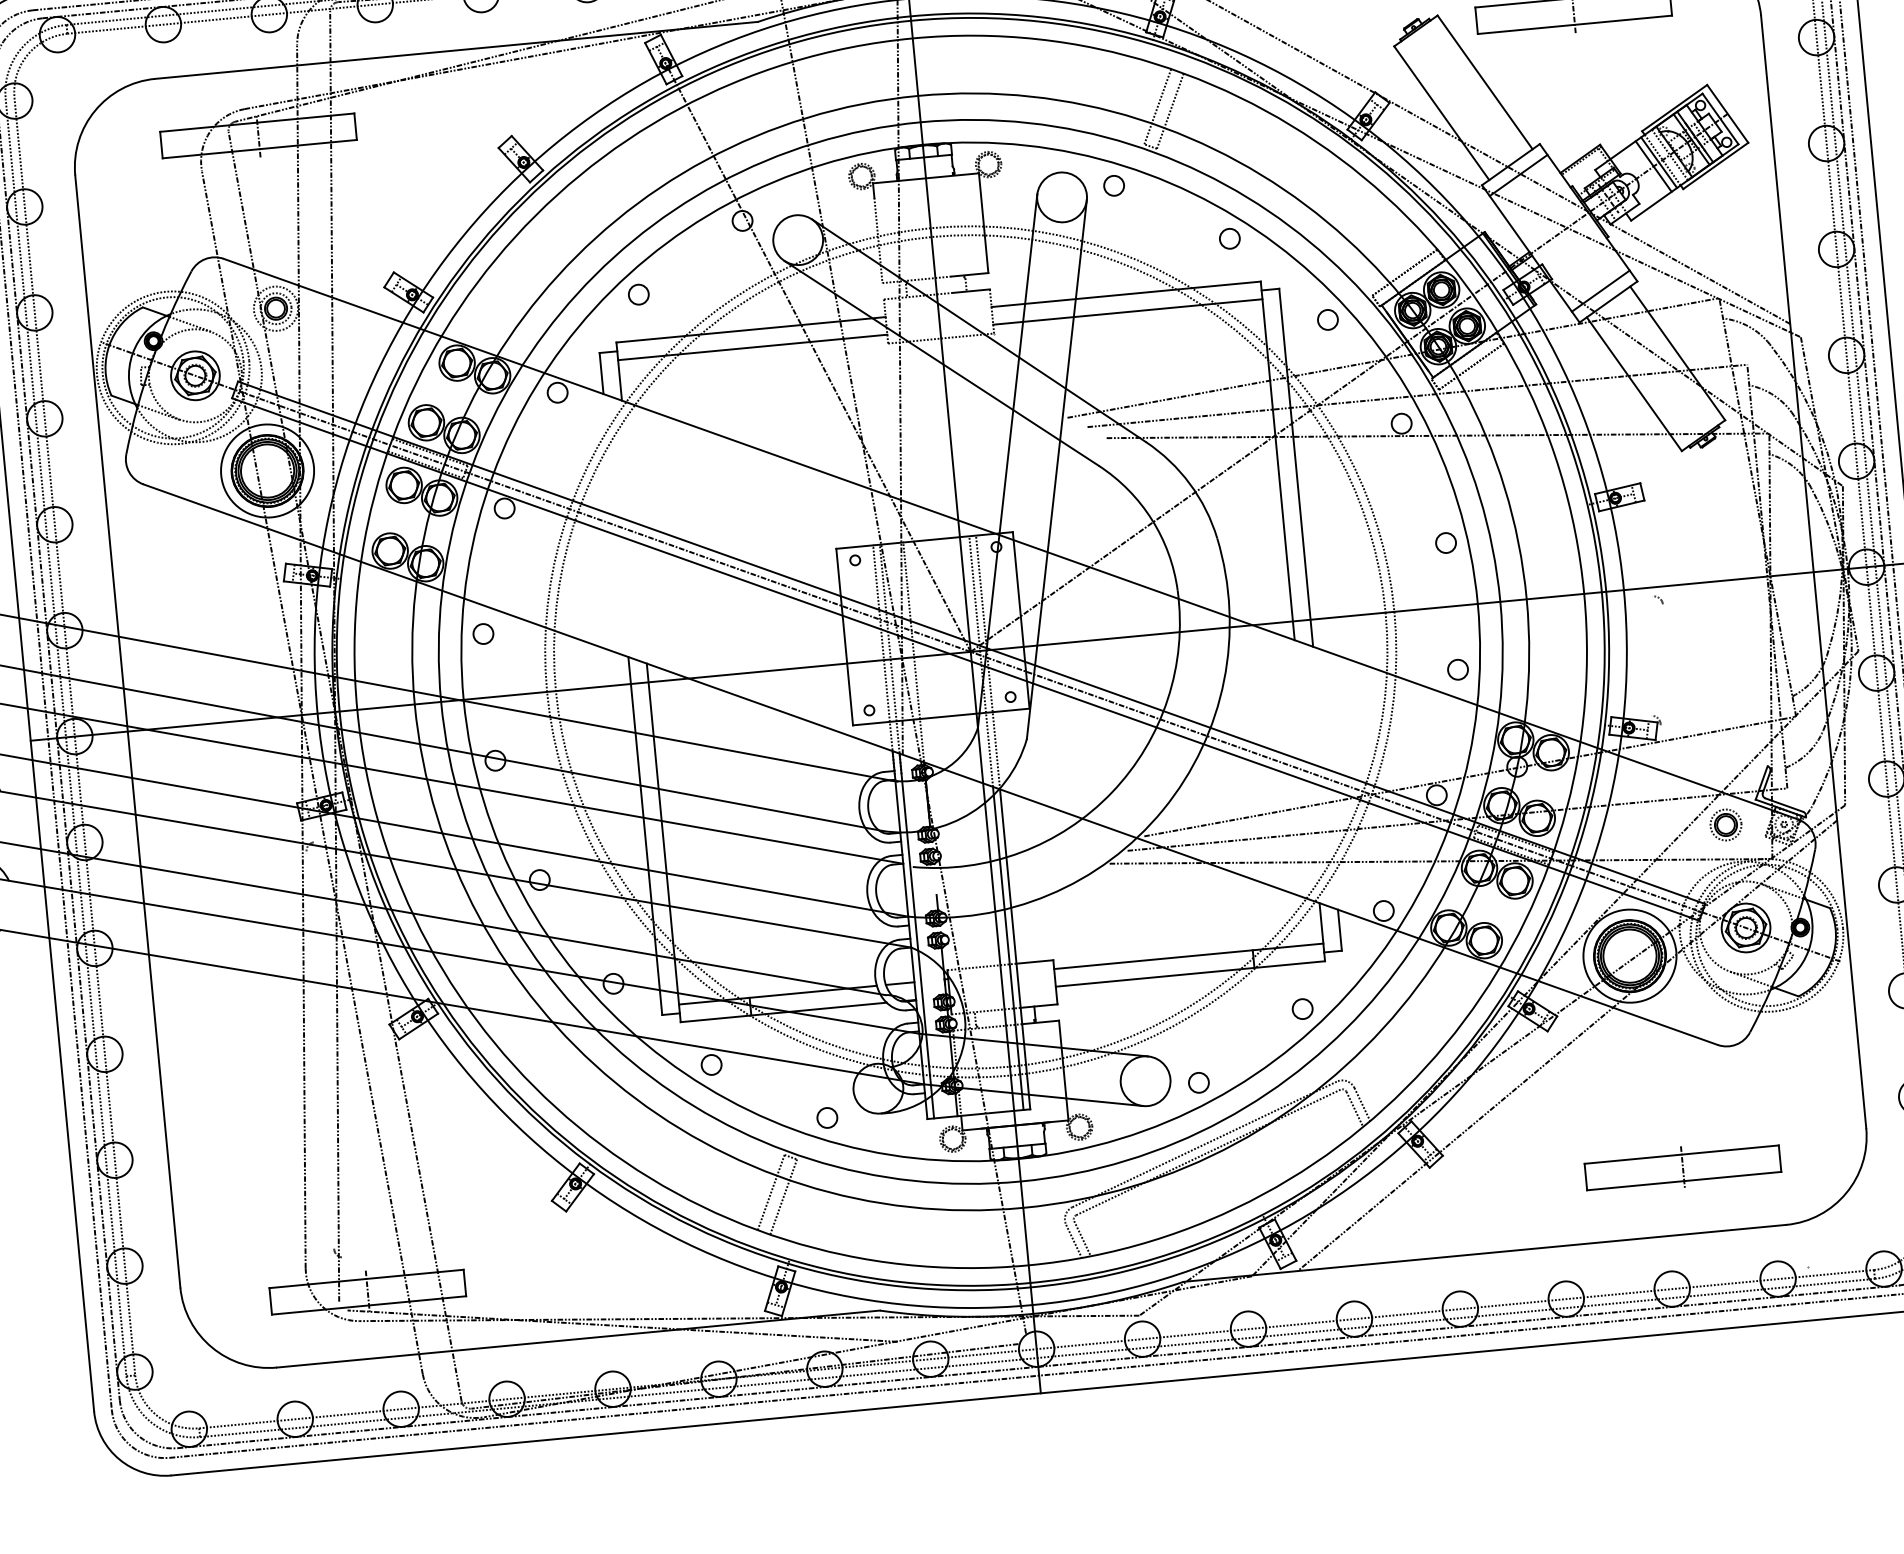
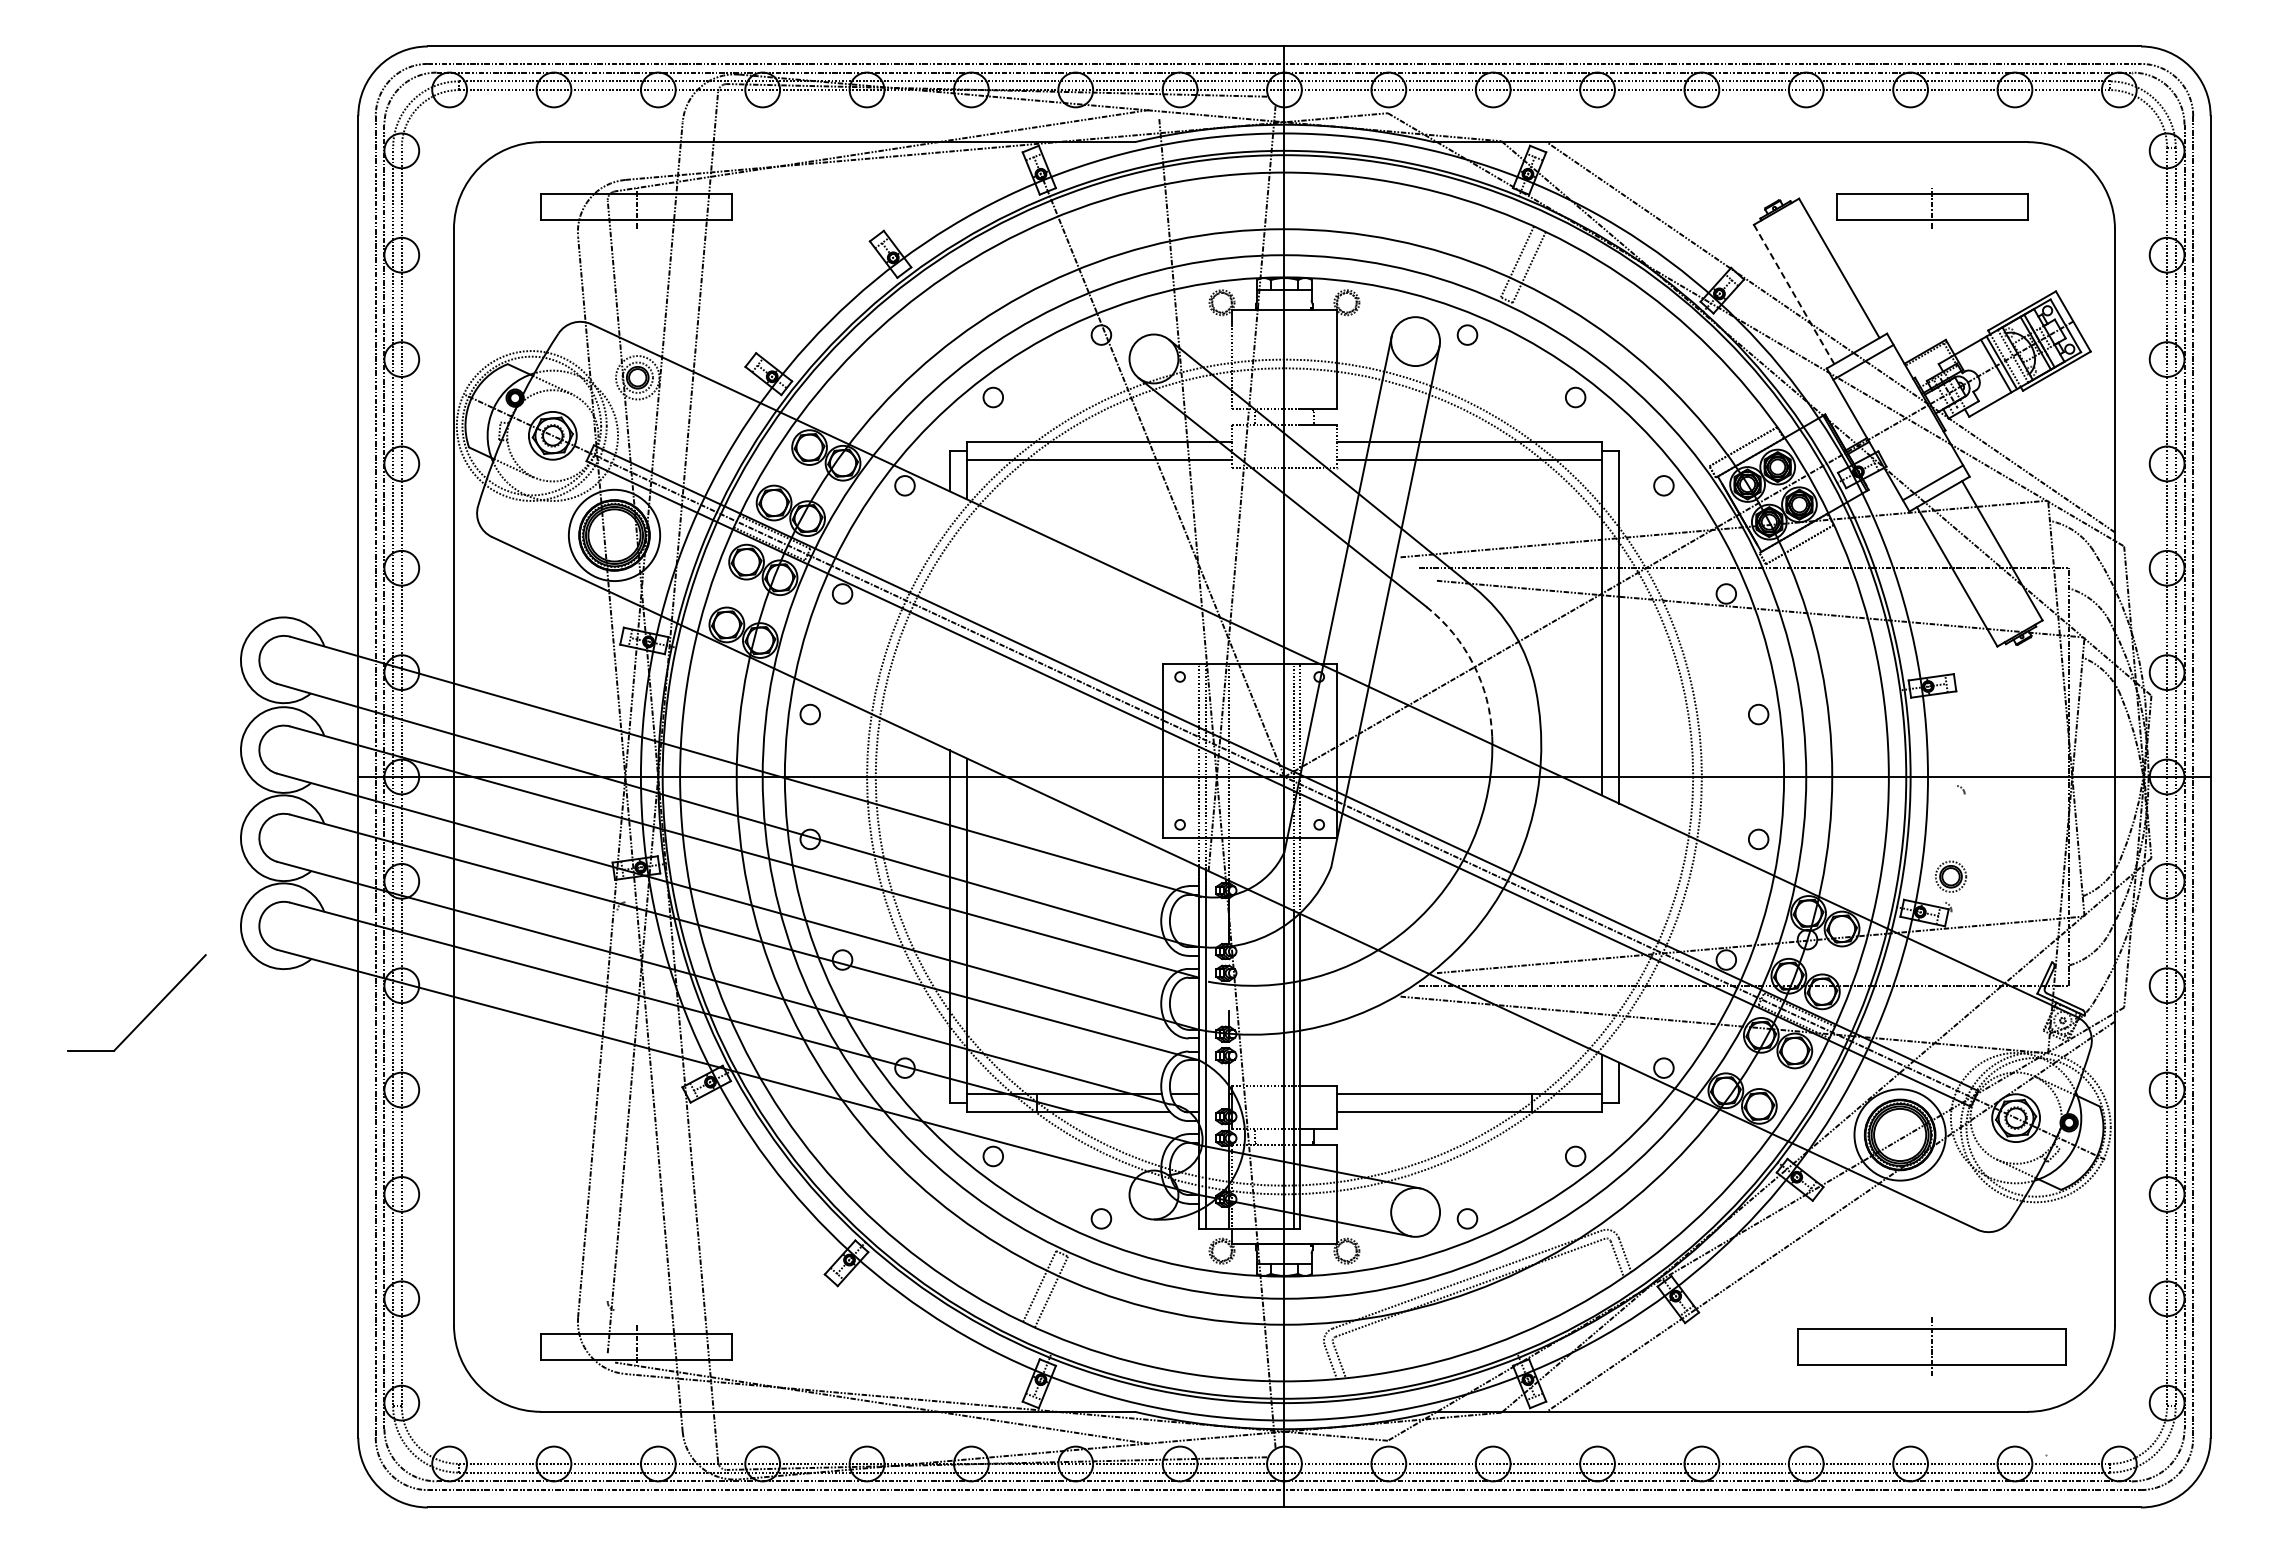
line: (1442, 113) -> (1794, 294), solid -> dashed
arc: (1151, 519) -> (1473, 664), solid -> dashed
part: (1726, 824) -> (1951, 876), moved
part: (1683, 1166) -> (1932, 1345), size x1.4

